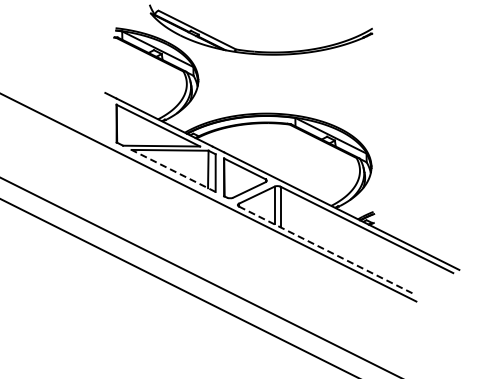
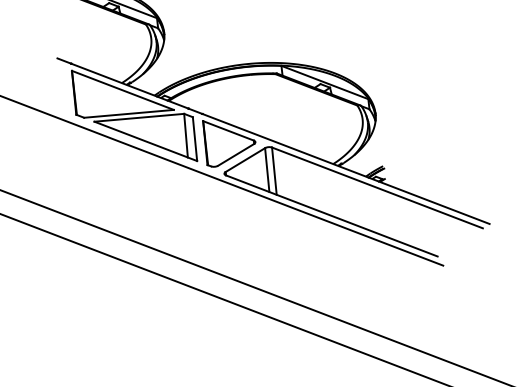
line: (173, 170) -> (145, 140), dashed -> solid
line: (325, 249) -> (331, 215), dashed -> solid

